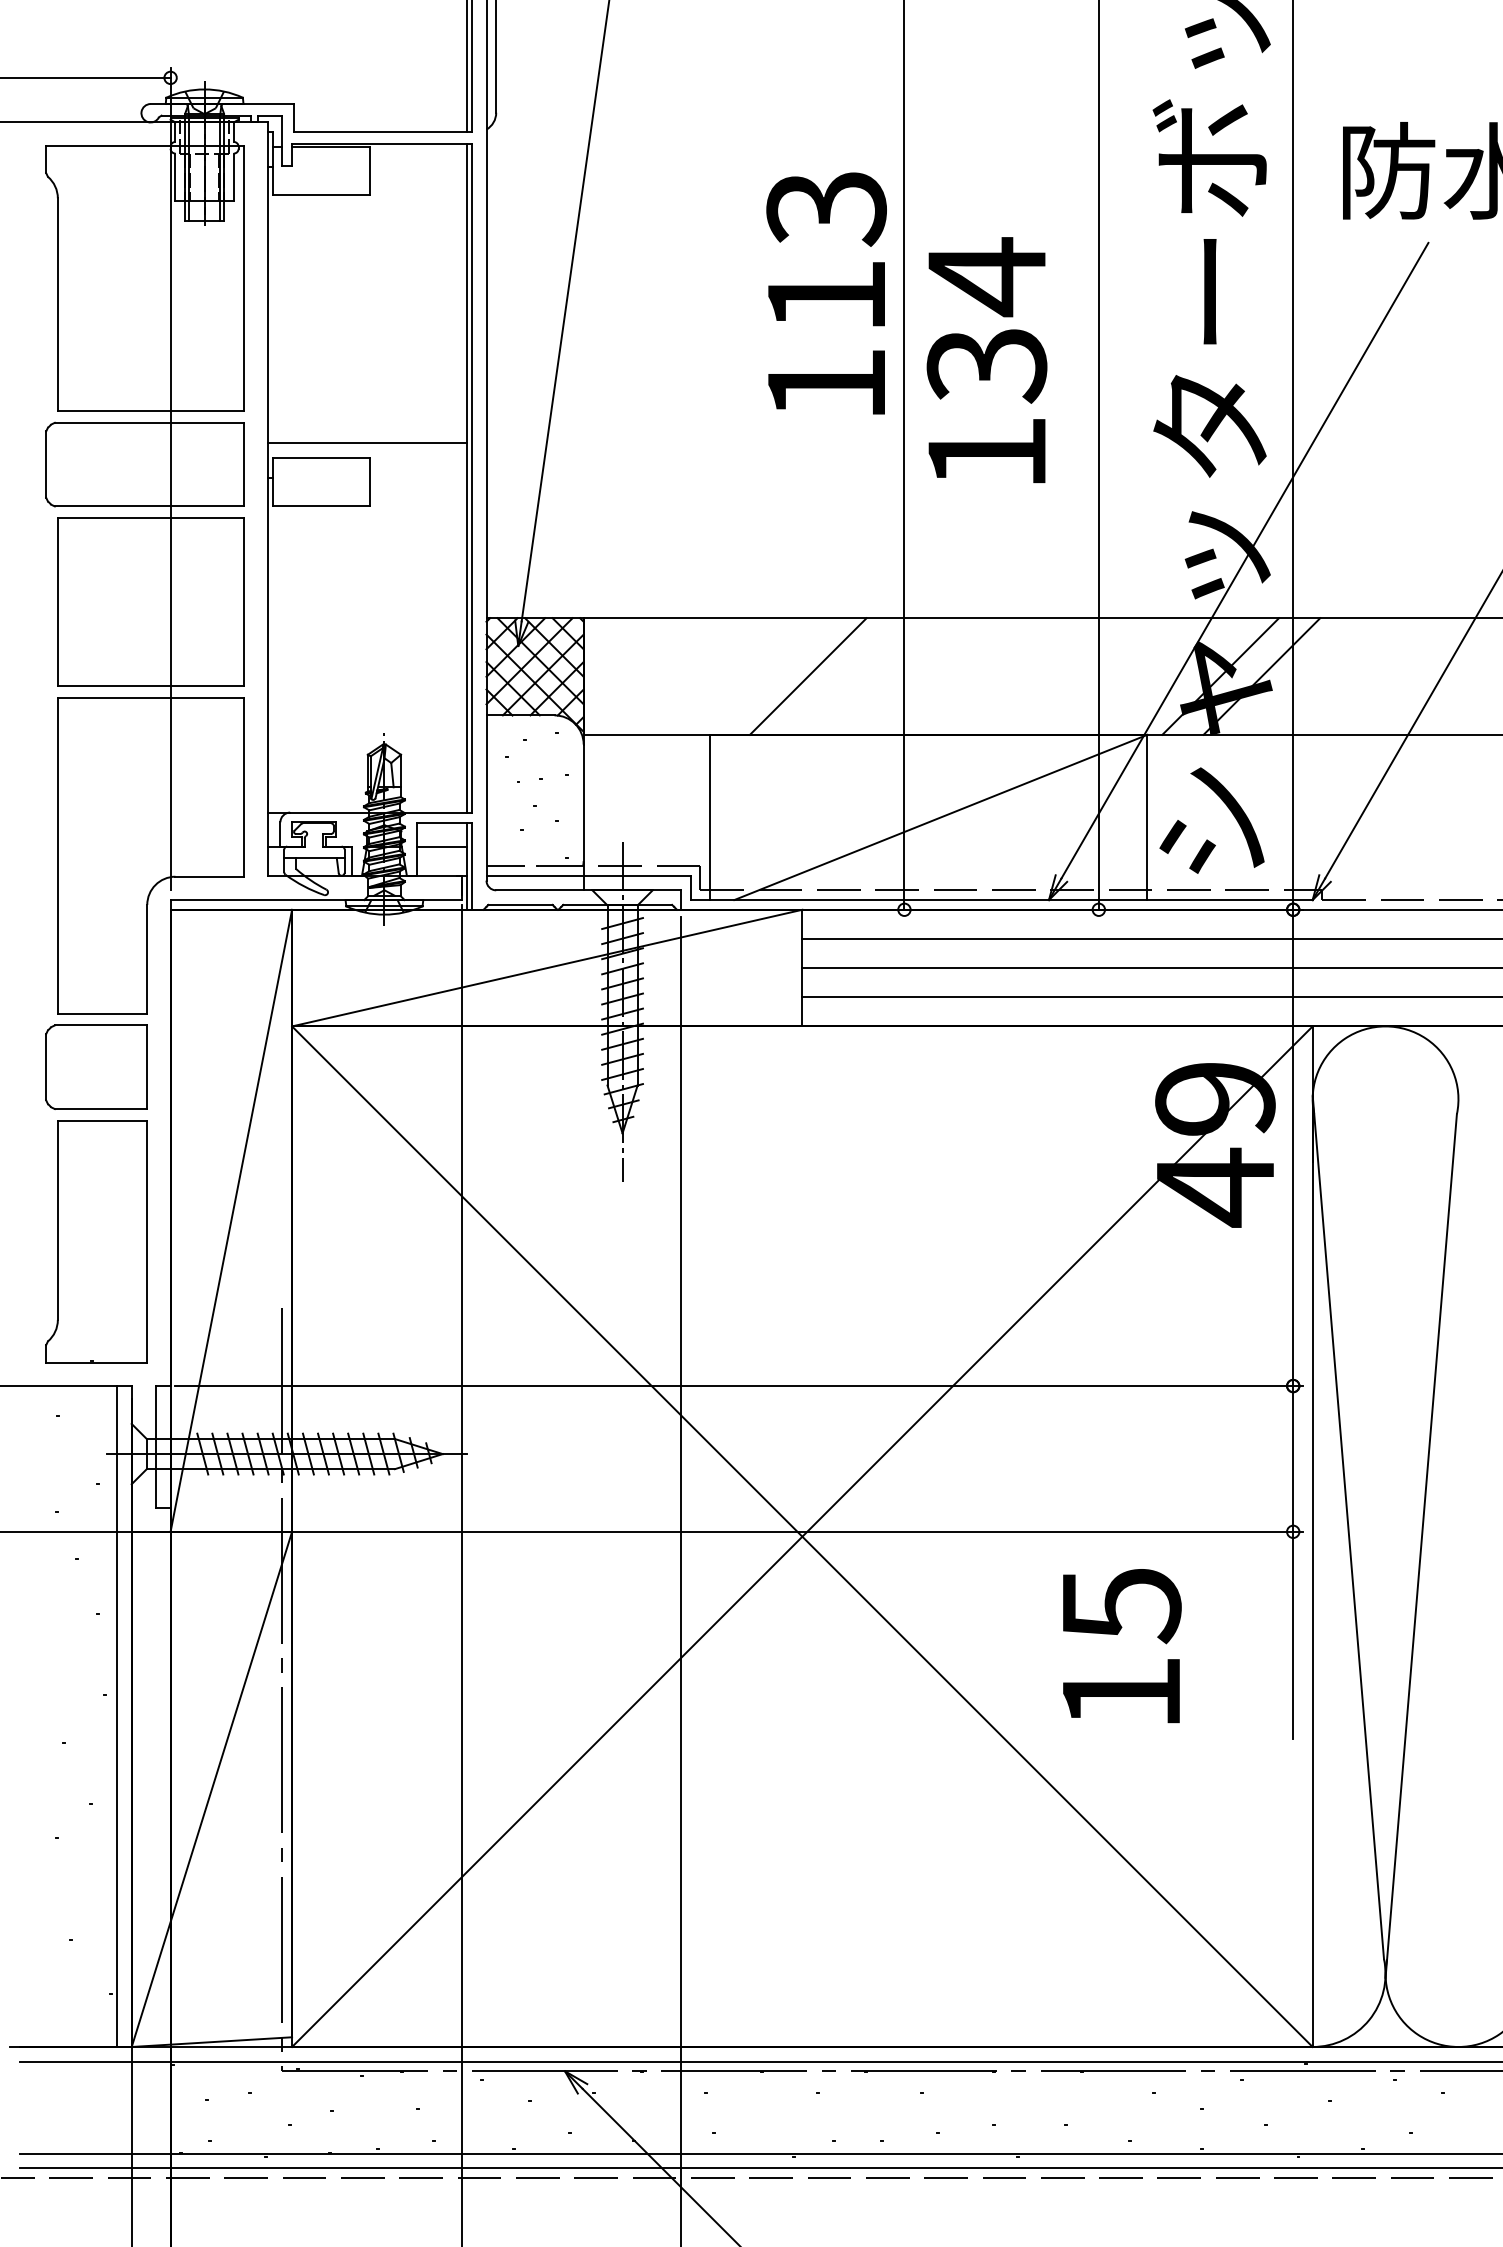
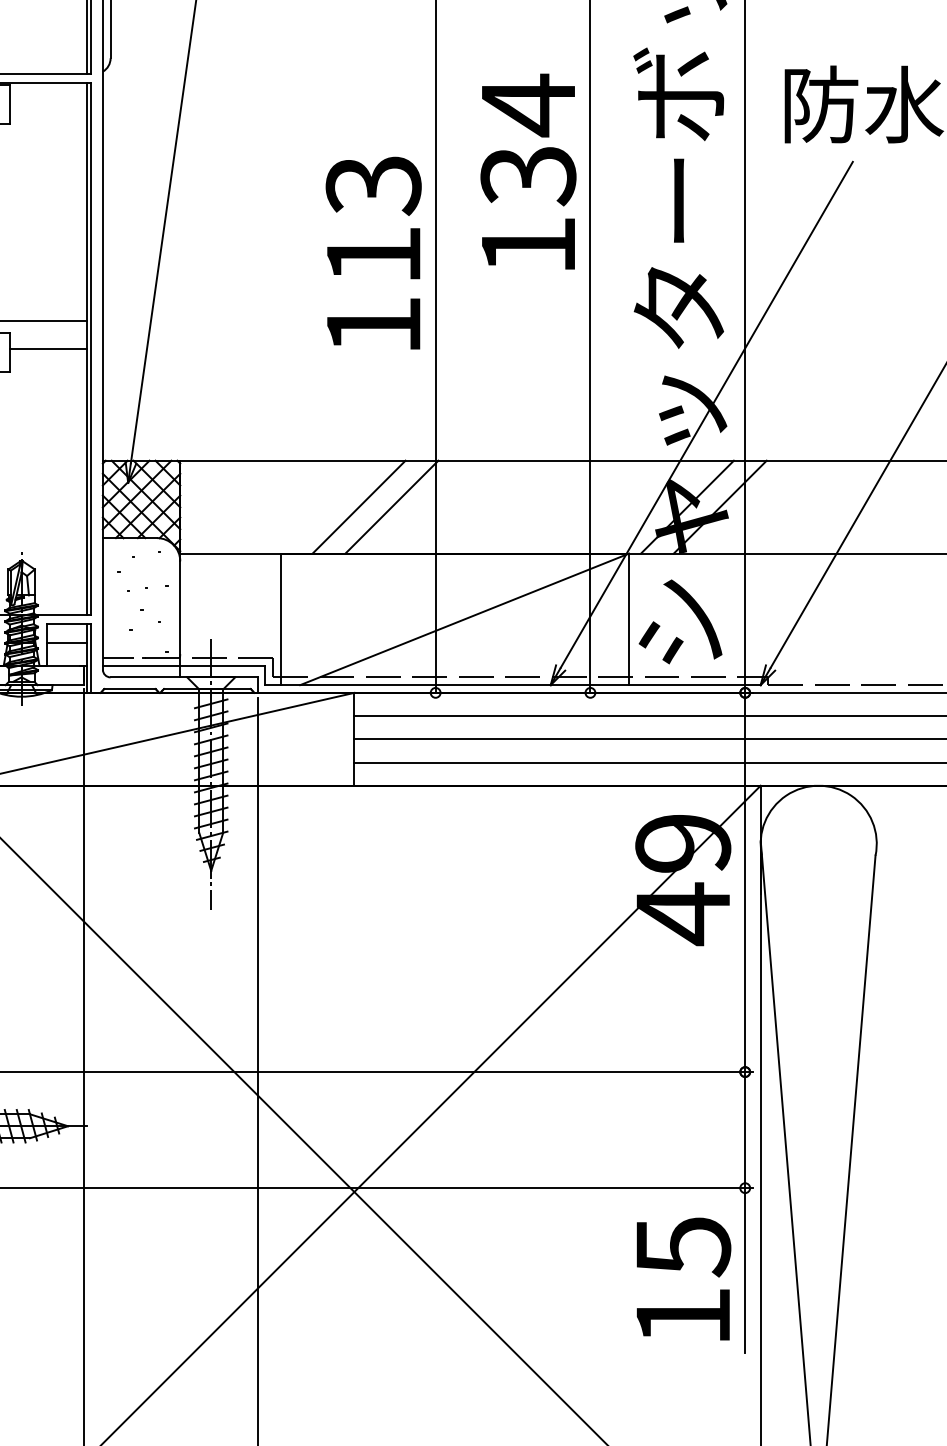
text: (826, 293) -> (373, 253), moved
text: (986, 359) -> (528, 171), moved
line: (418, 478) -> (48, 349), added
line: (849, 676) -> (391, 507), added
text: (1122, 1646) -> (684, 1279), moved

